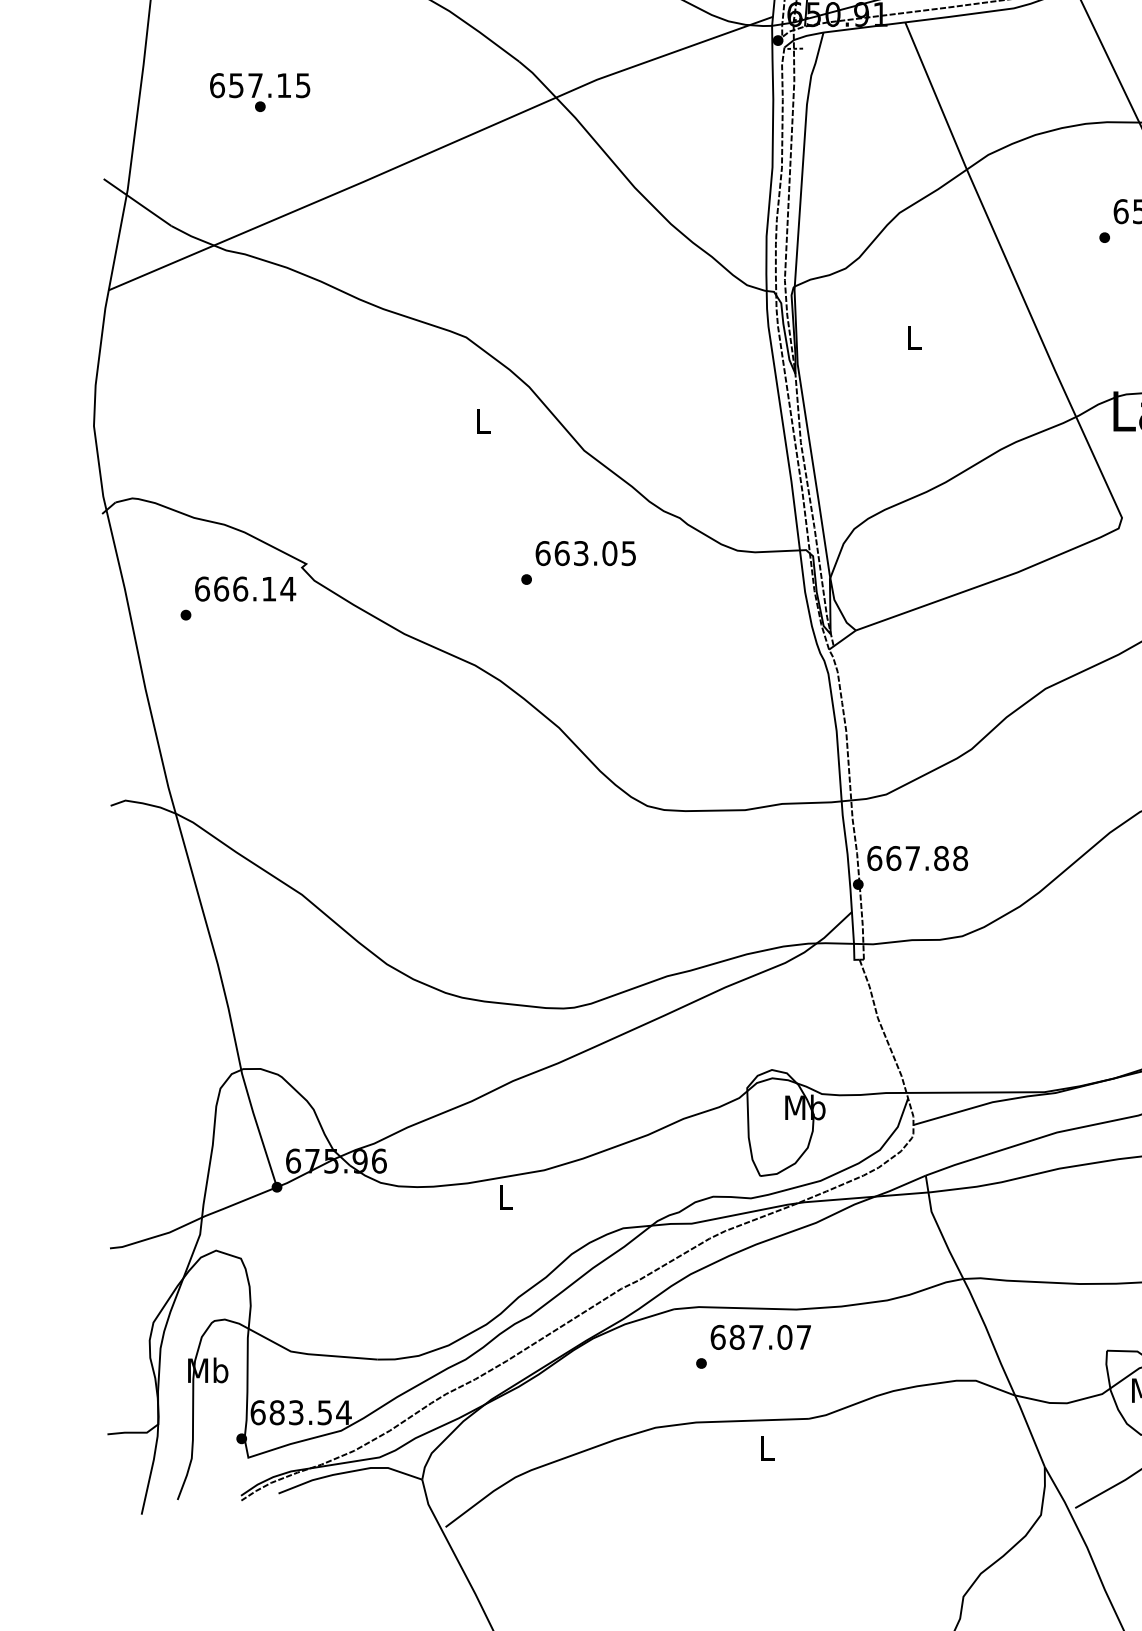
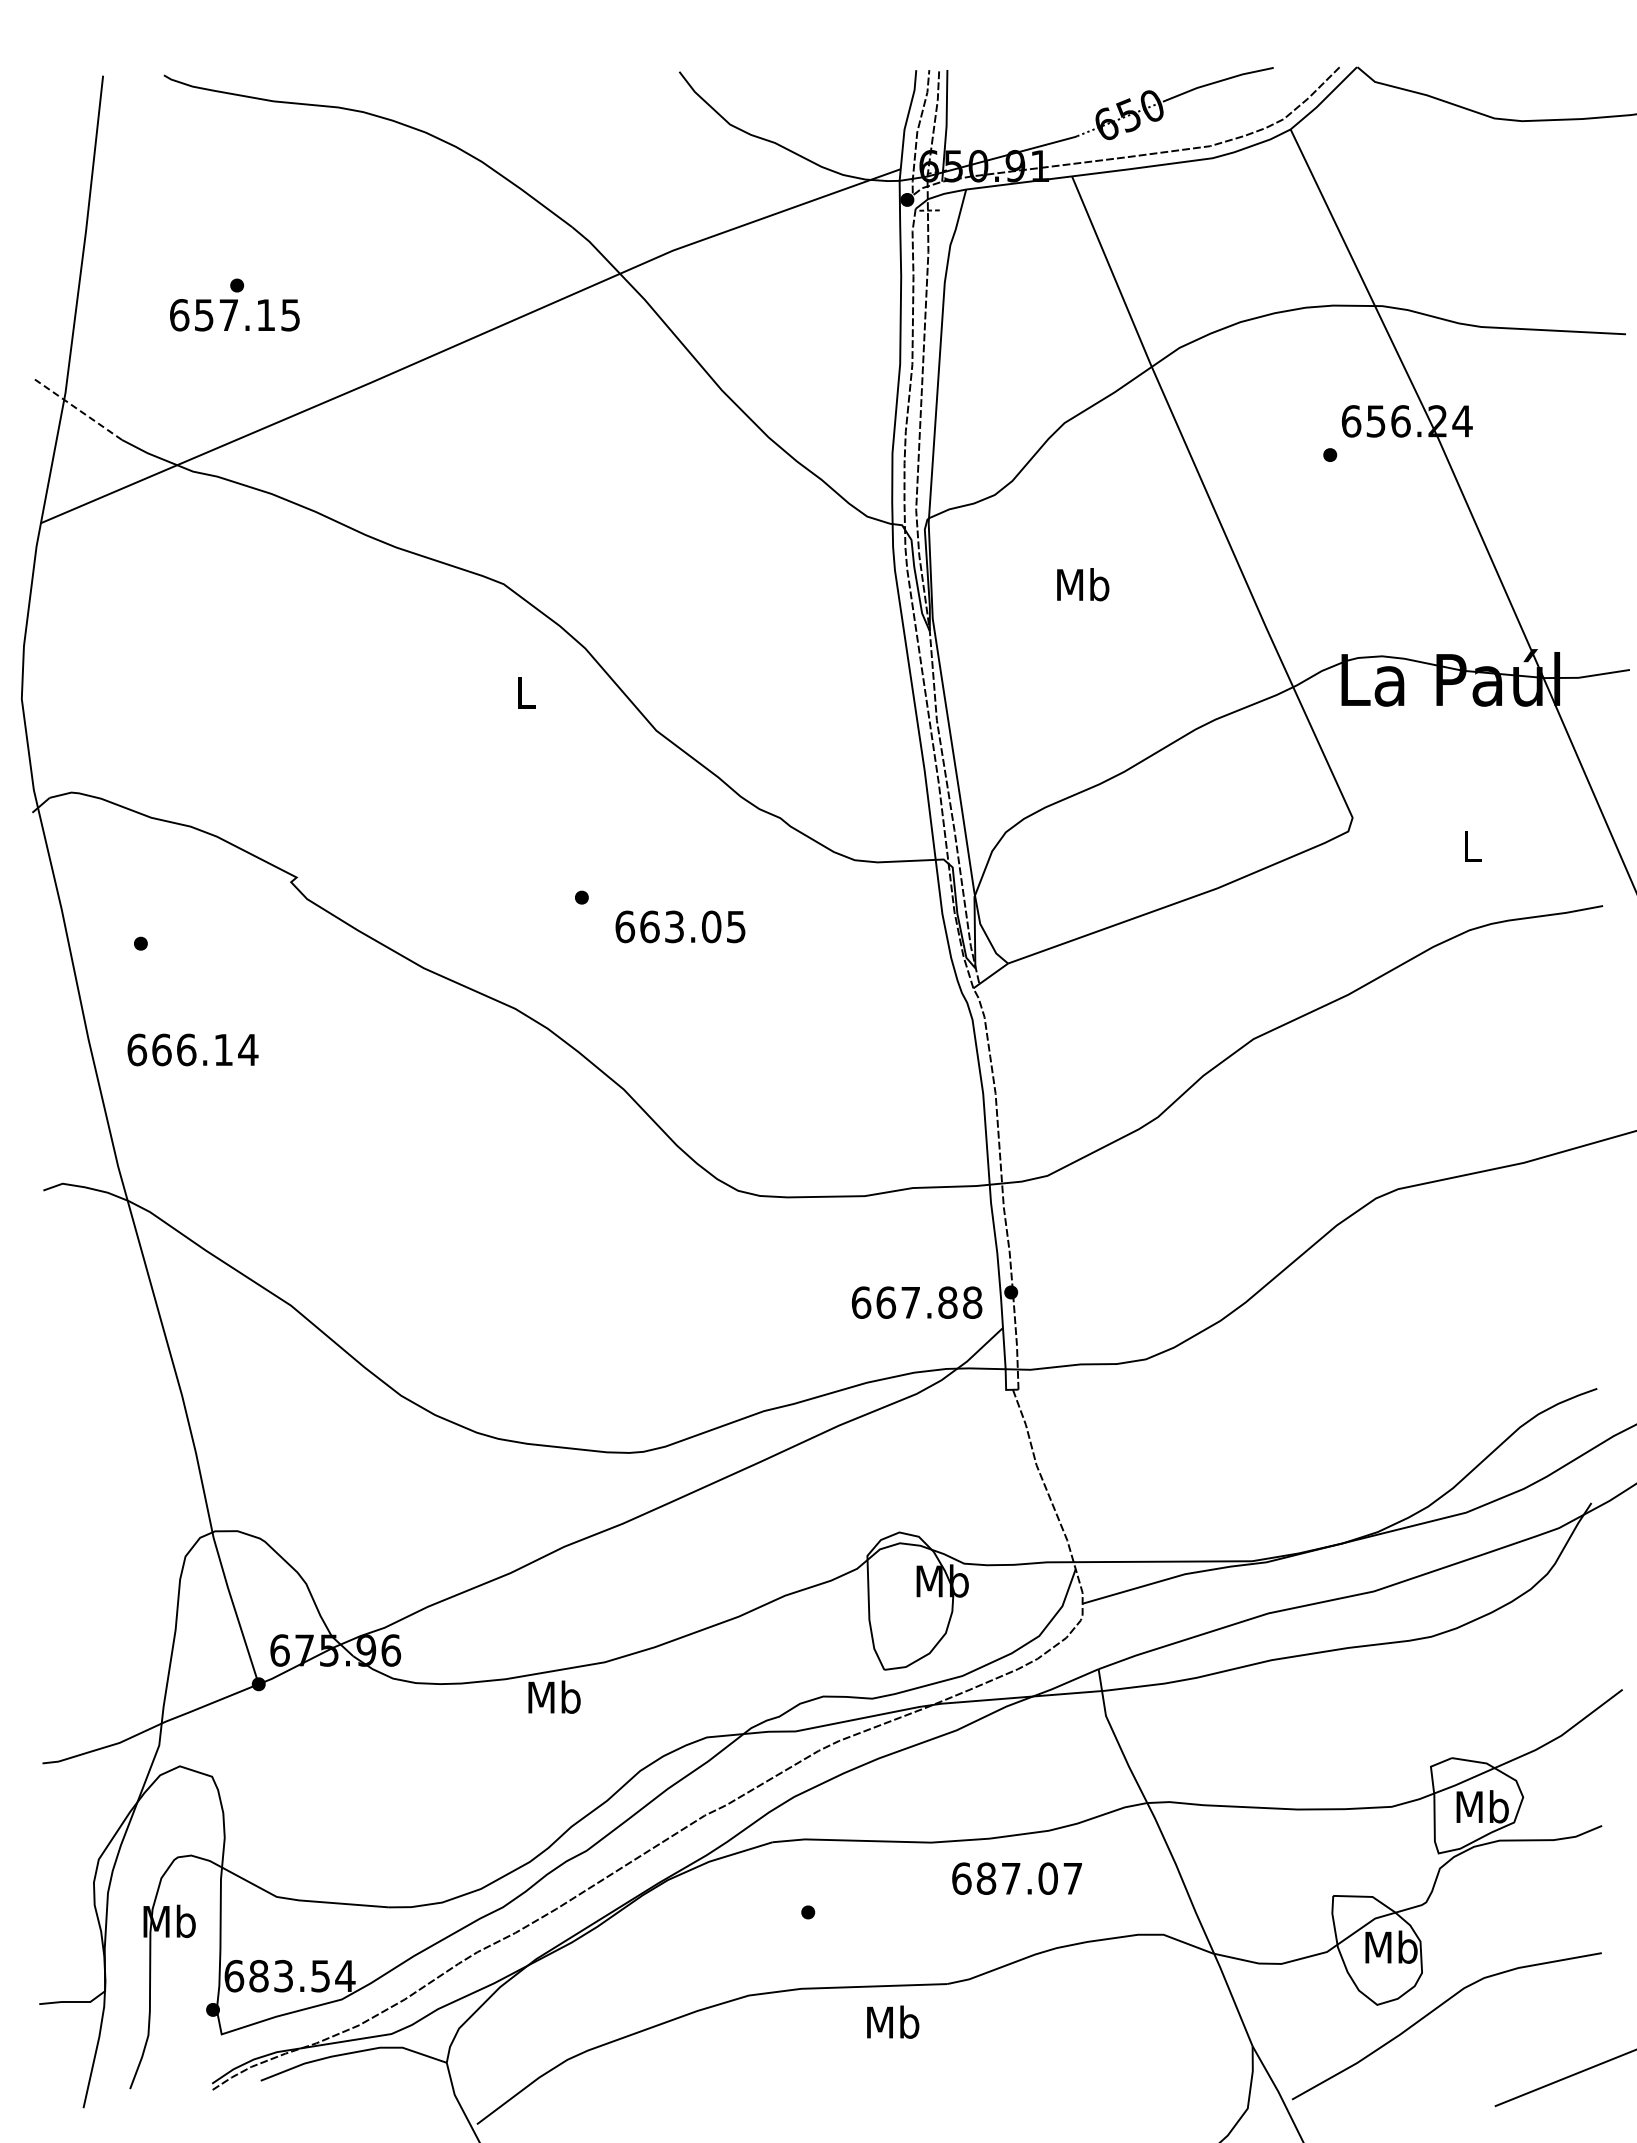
text: (259, 85) -> (234, 315), moved
line: (137, 202) -> (77, 409), solid -> dashed
text: (914, 337) -> (1083, 584), L -> Mb
text: (585, 553) -> (680, 926), moved
text: (245, 588) -> (192, 1049), moved
text: (917, 858) -> (916, 1302), moved
text: (505, 1196) -> (554, 1696), L -> Mb
text: (760, 1337) -> (1016, 1878), moved
text: (767, 1447) -> (893, 2021), L -> Mb

